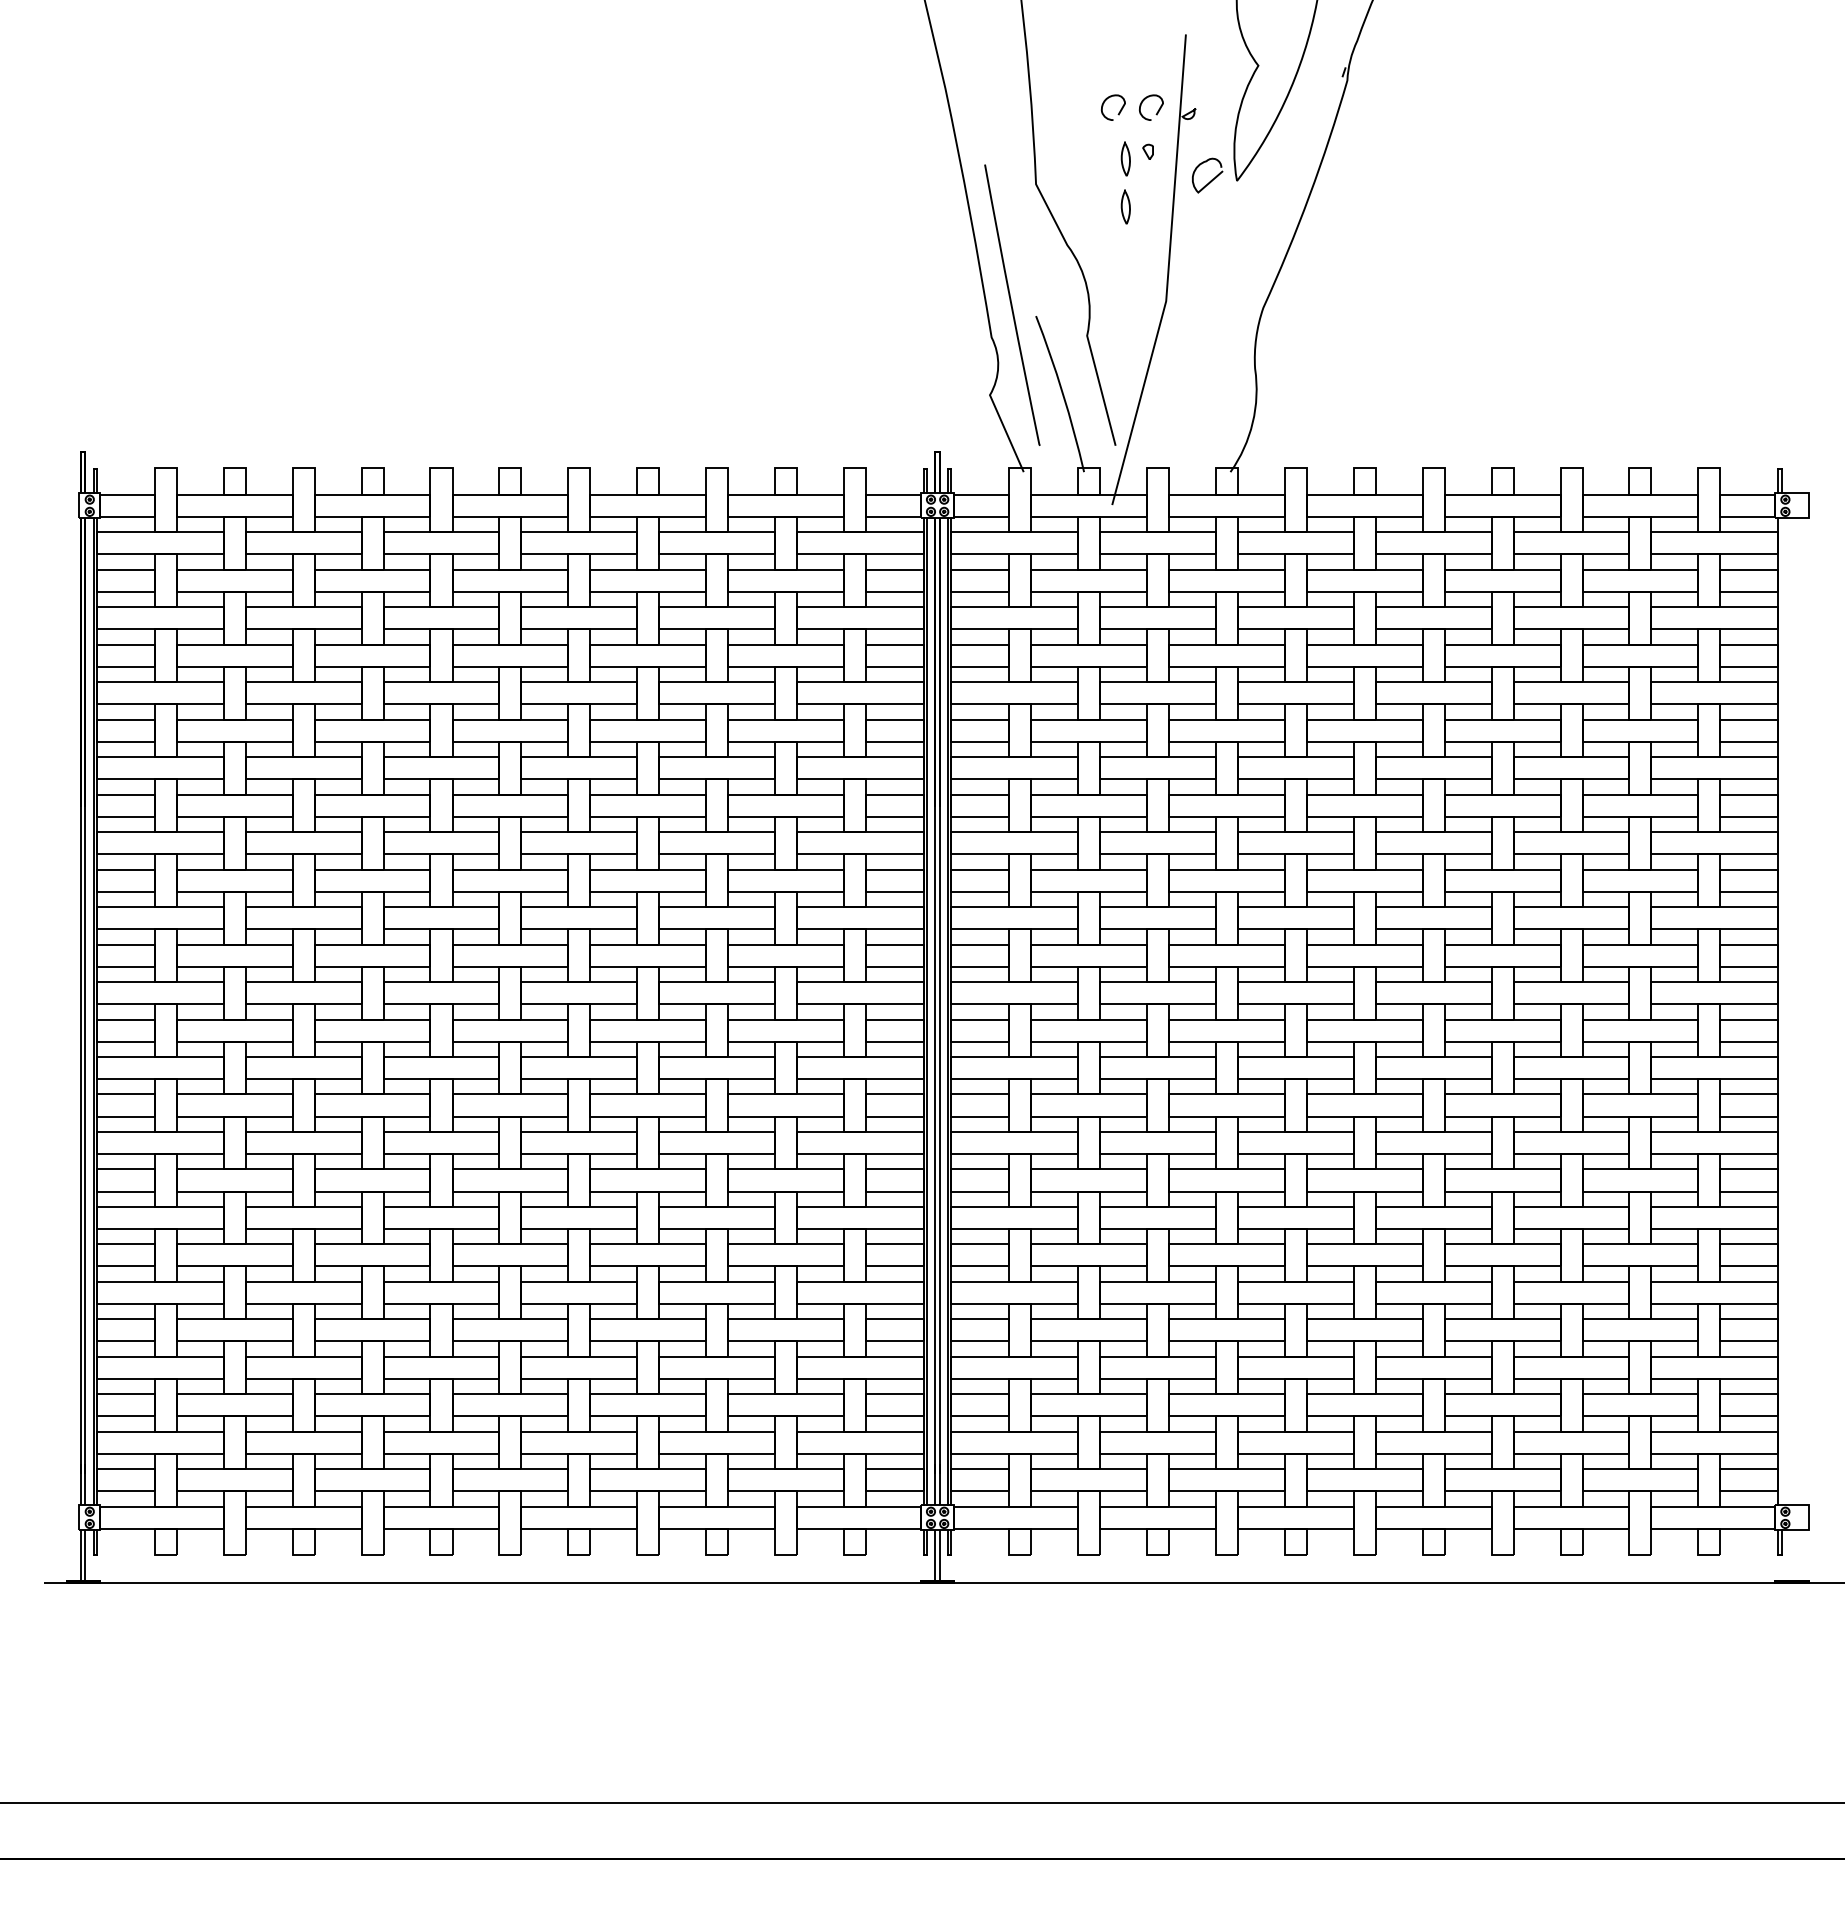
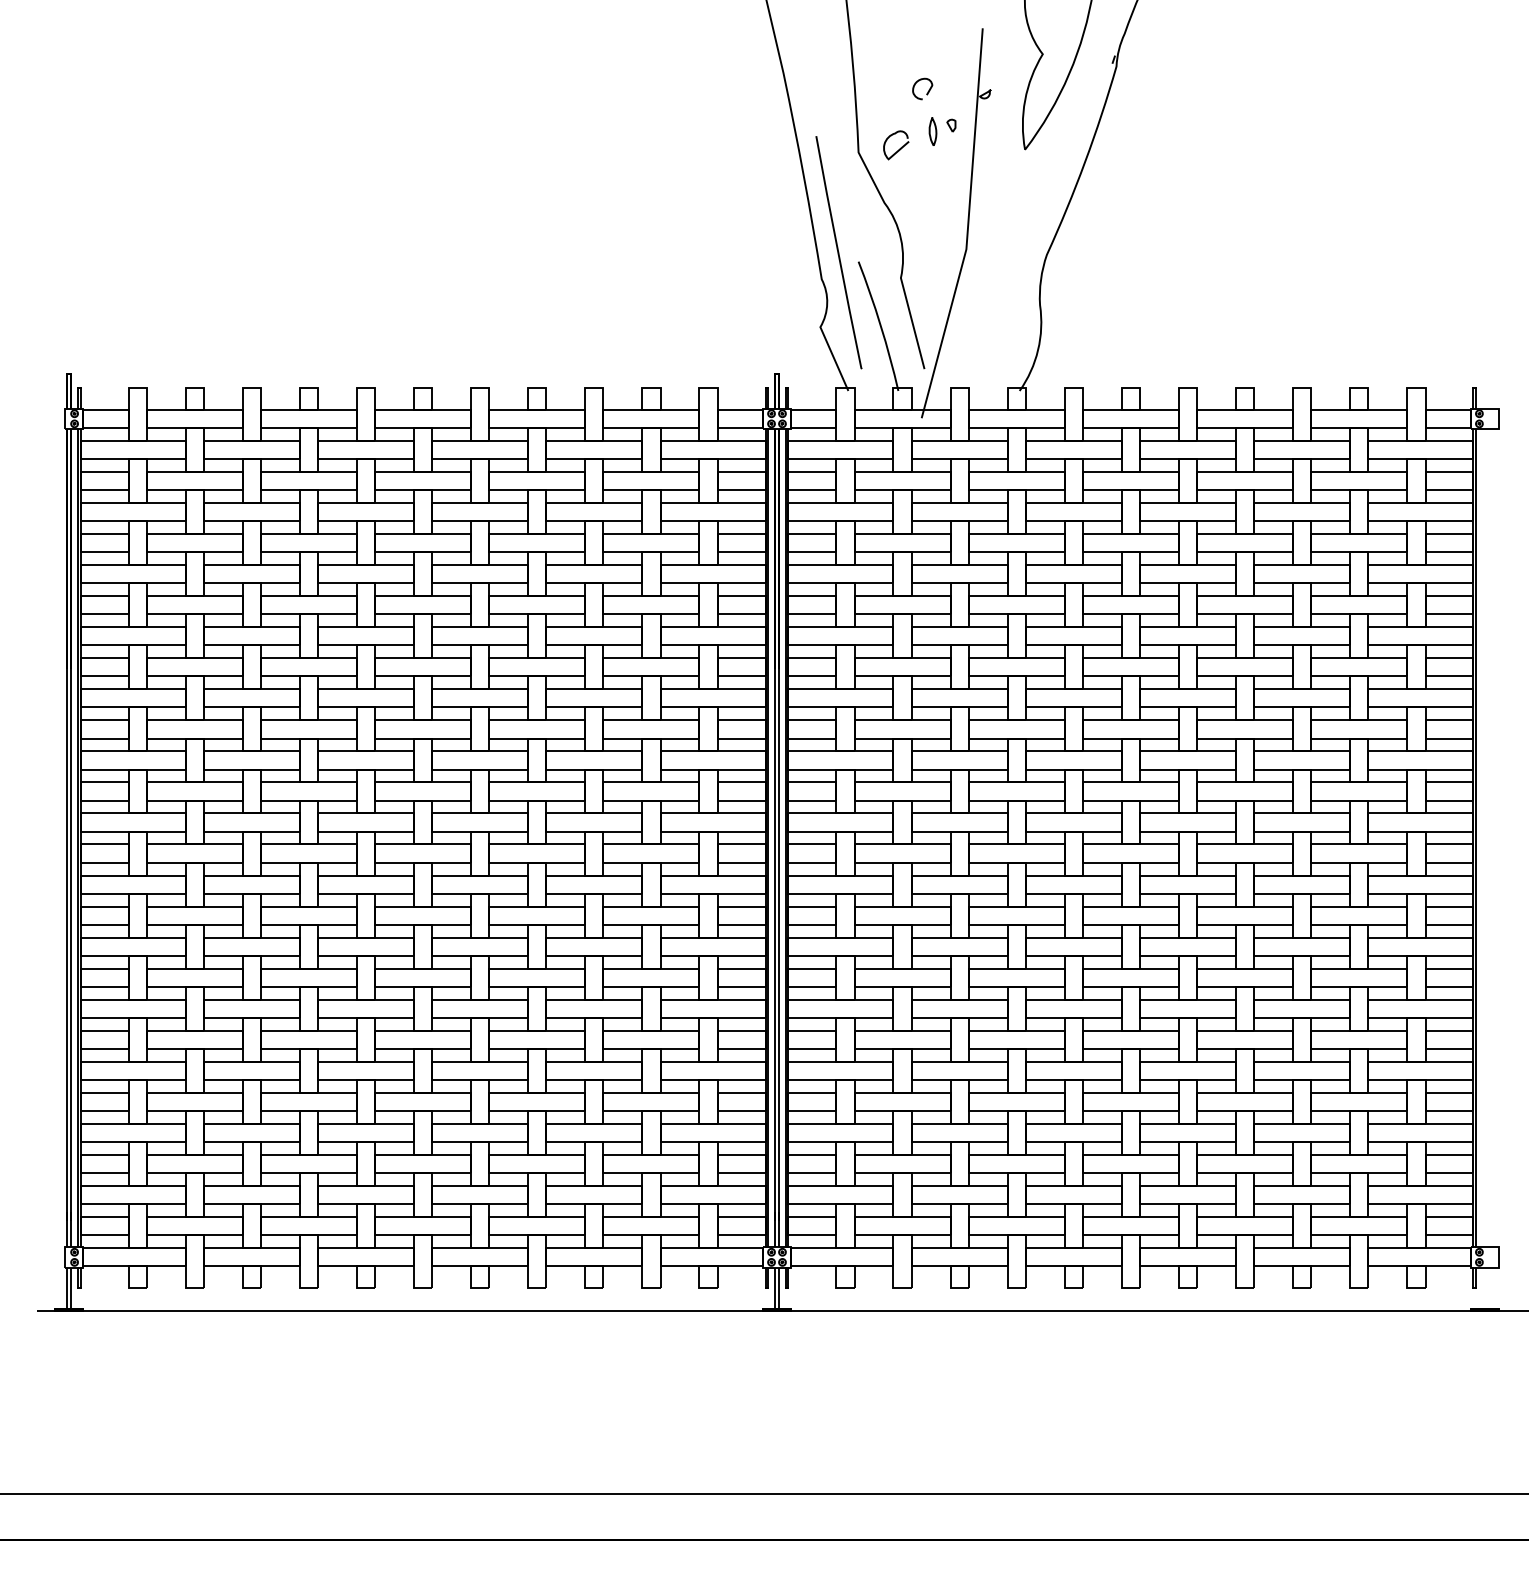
curve: (1156, 112) -> (958, 93), removed
curve: (1211, 179) -> (899, 148), moved
curve: (1122, 206) -> (930, 170), removed
line: (1781, 1011) -> (1476, 837), added

